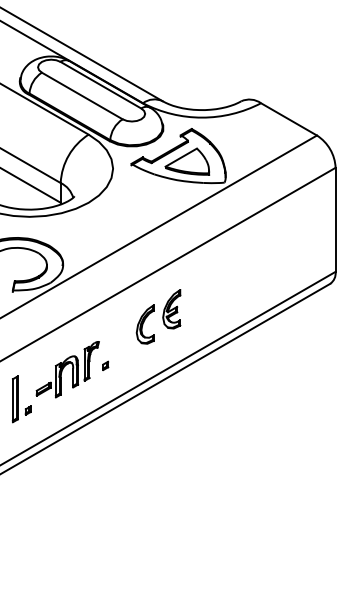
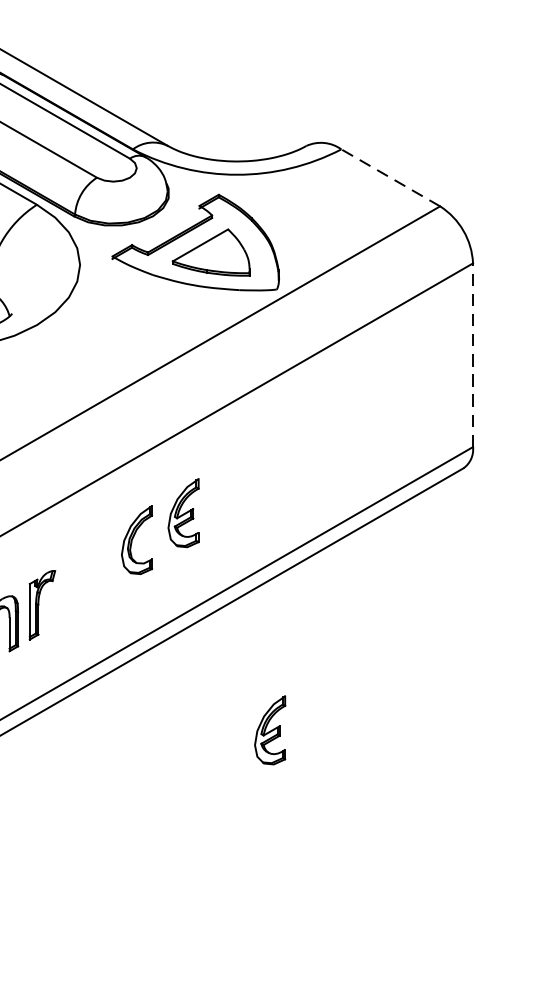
line: (288, 119) -> (389, 178), solid -> dashed
line: (335, 219) -> (472, 354), solid -> dashed
part: (105, 365) -> (66, 612), removed
part: (220, 432) -> (269, 730), added

